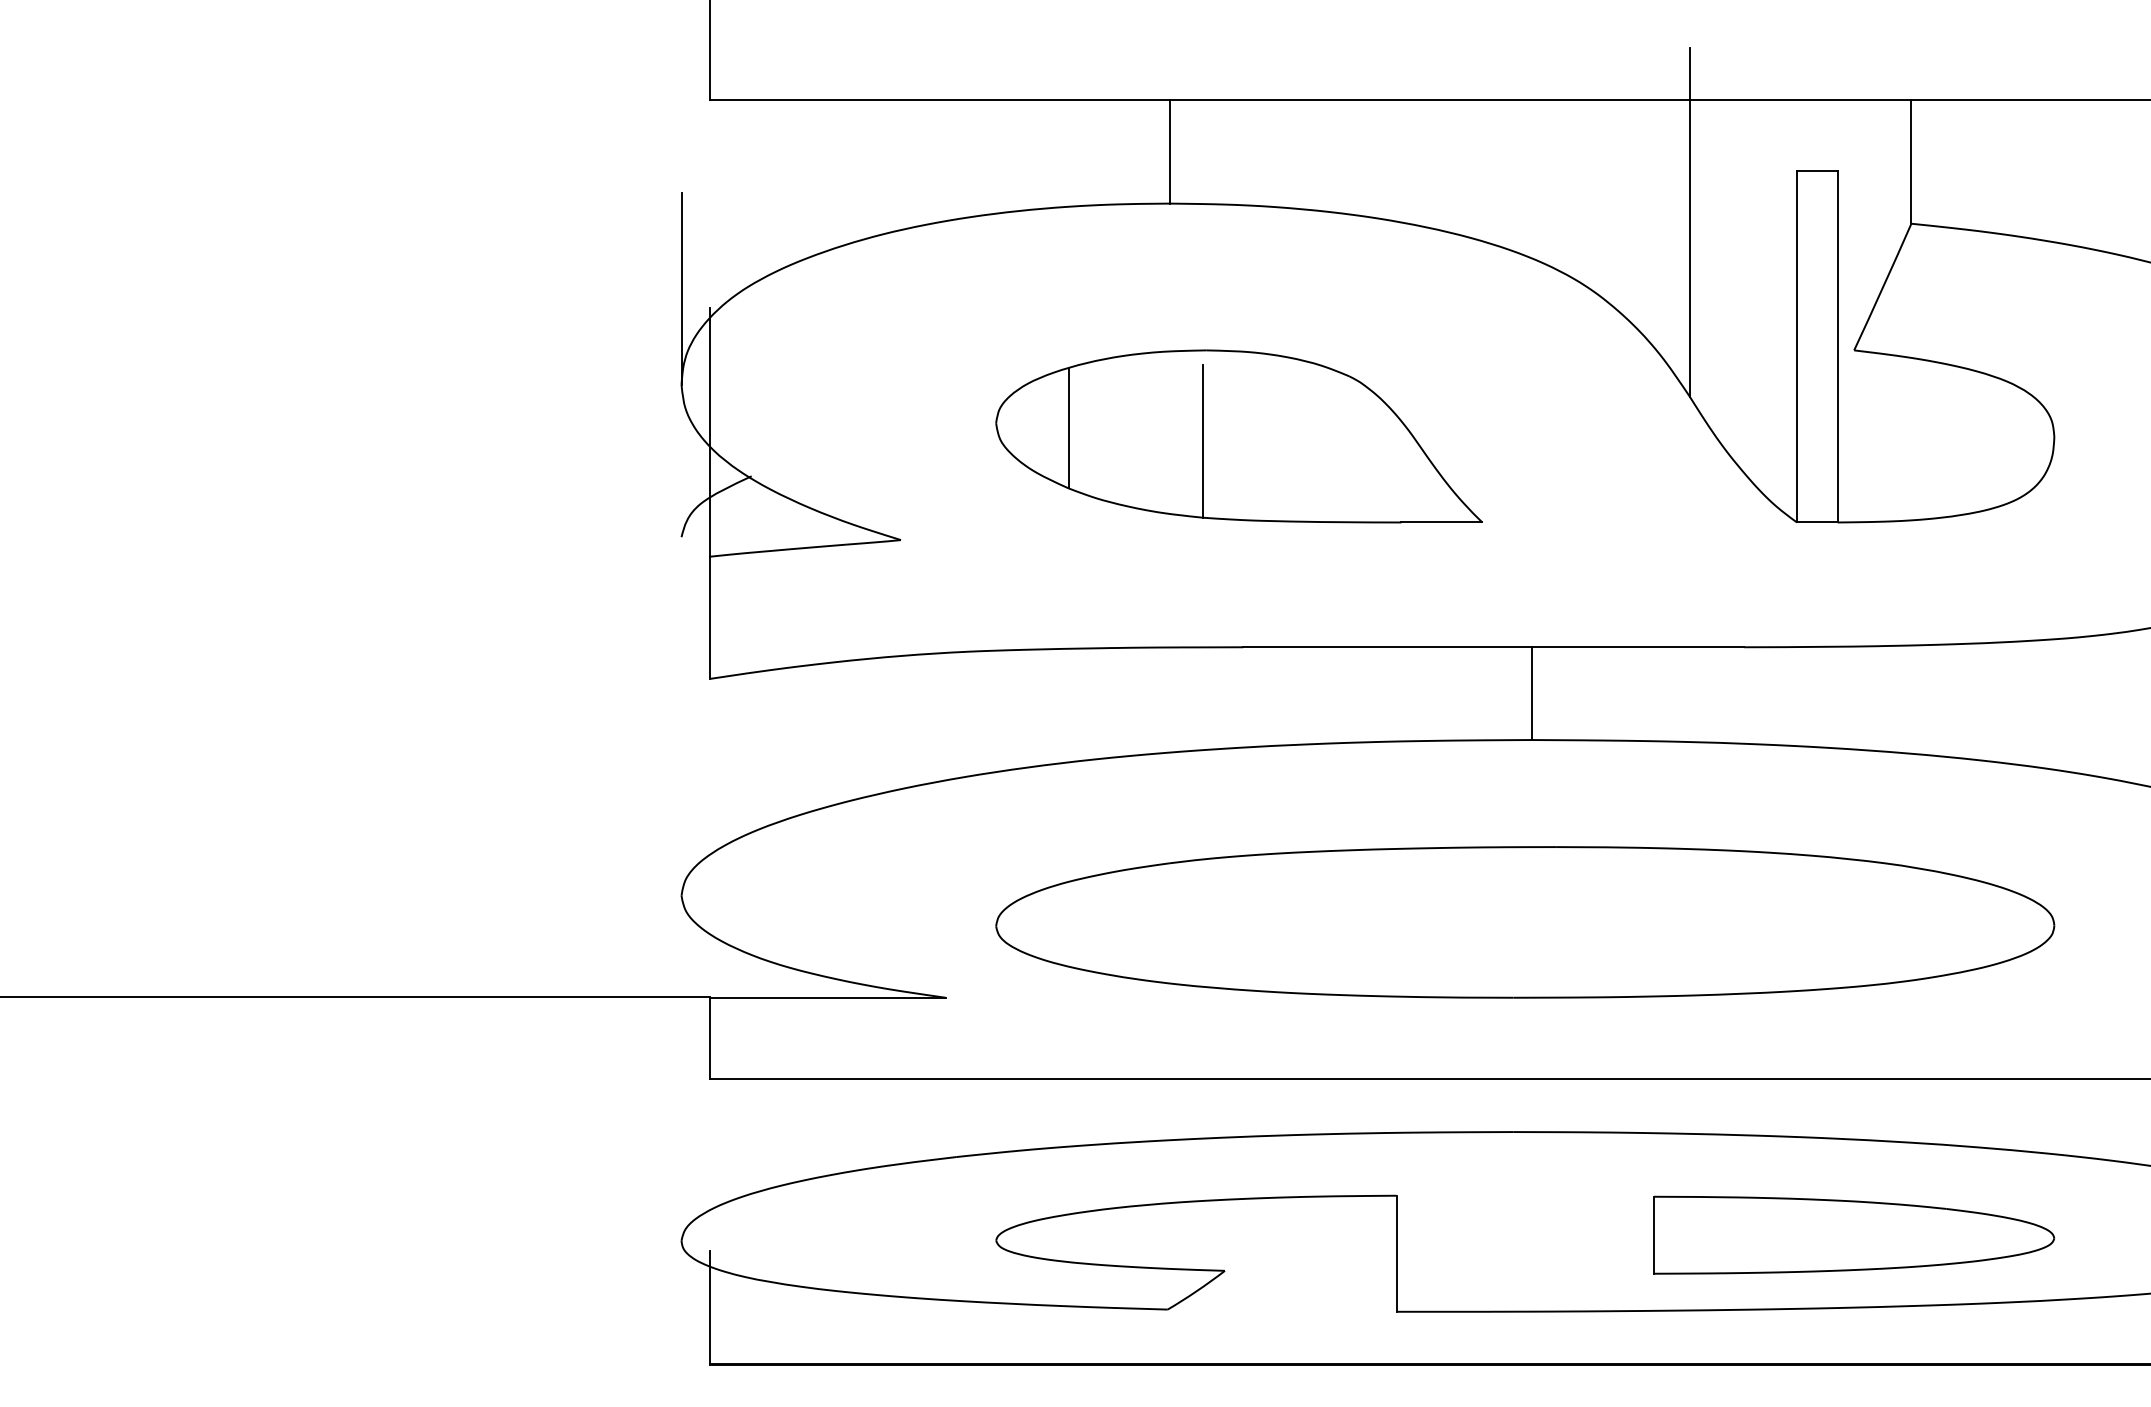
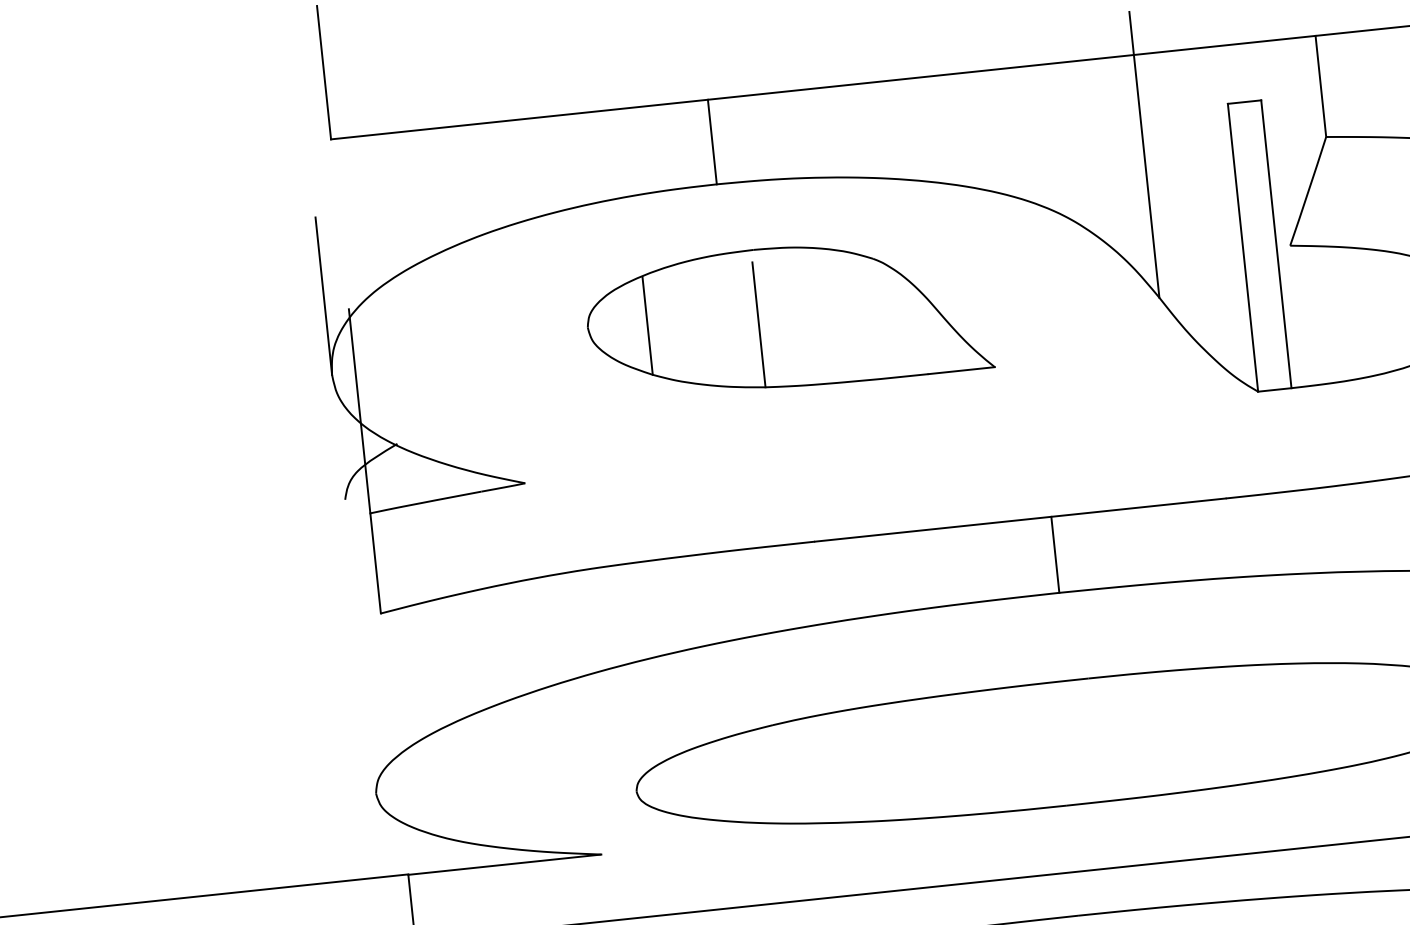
part: (1238, 436) -> (787, 317), moved

